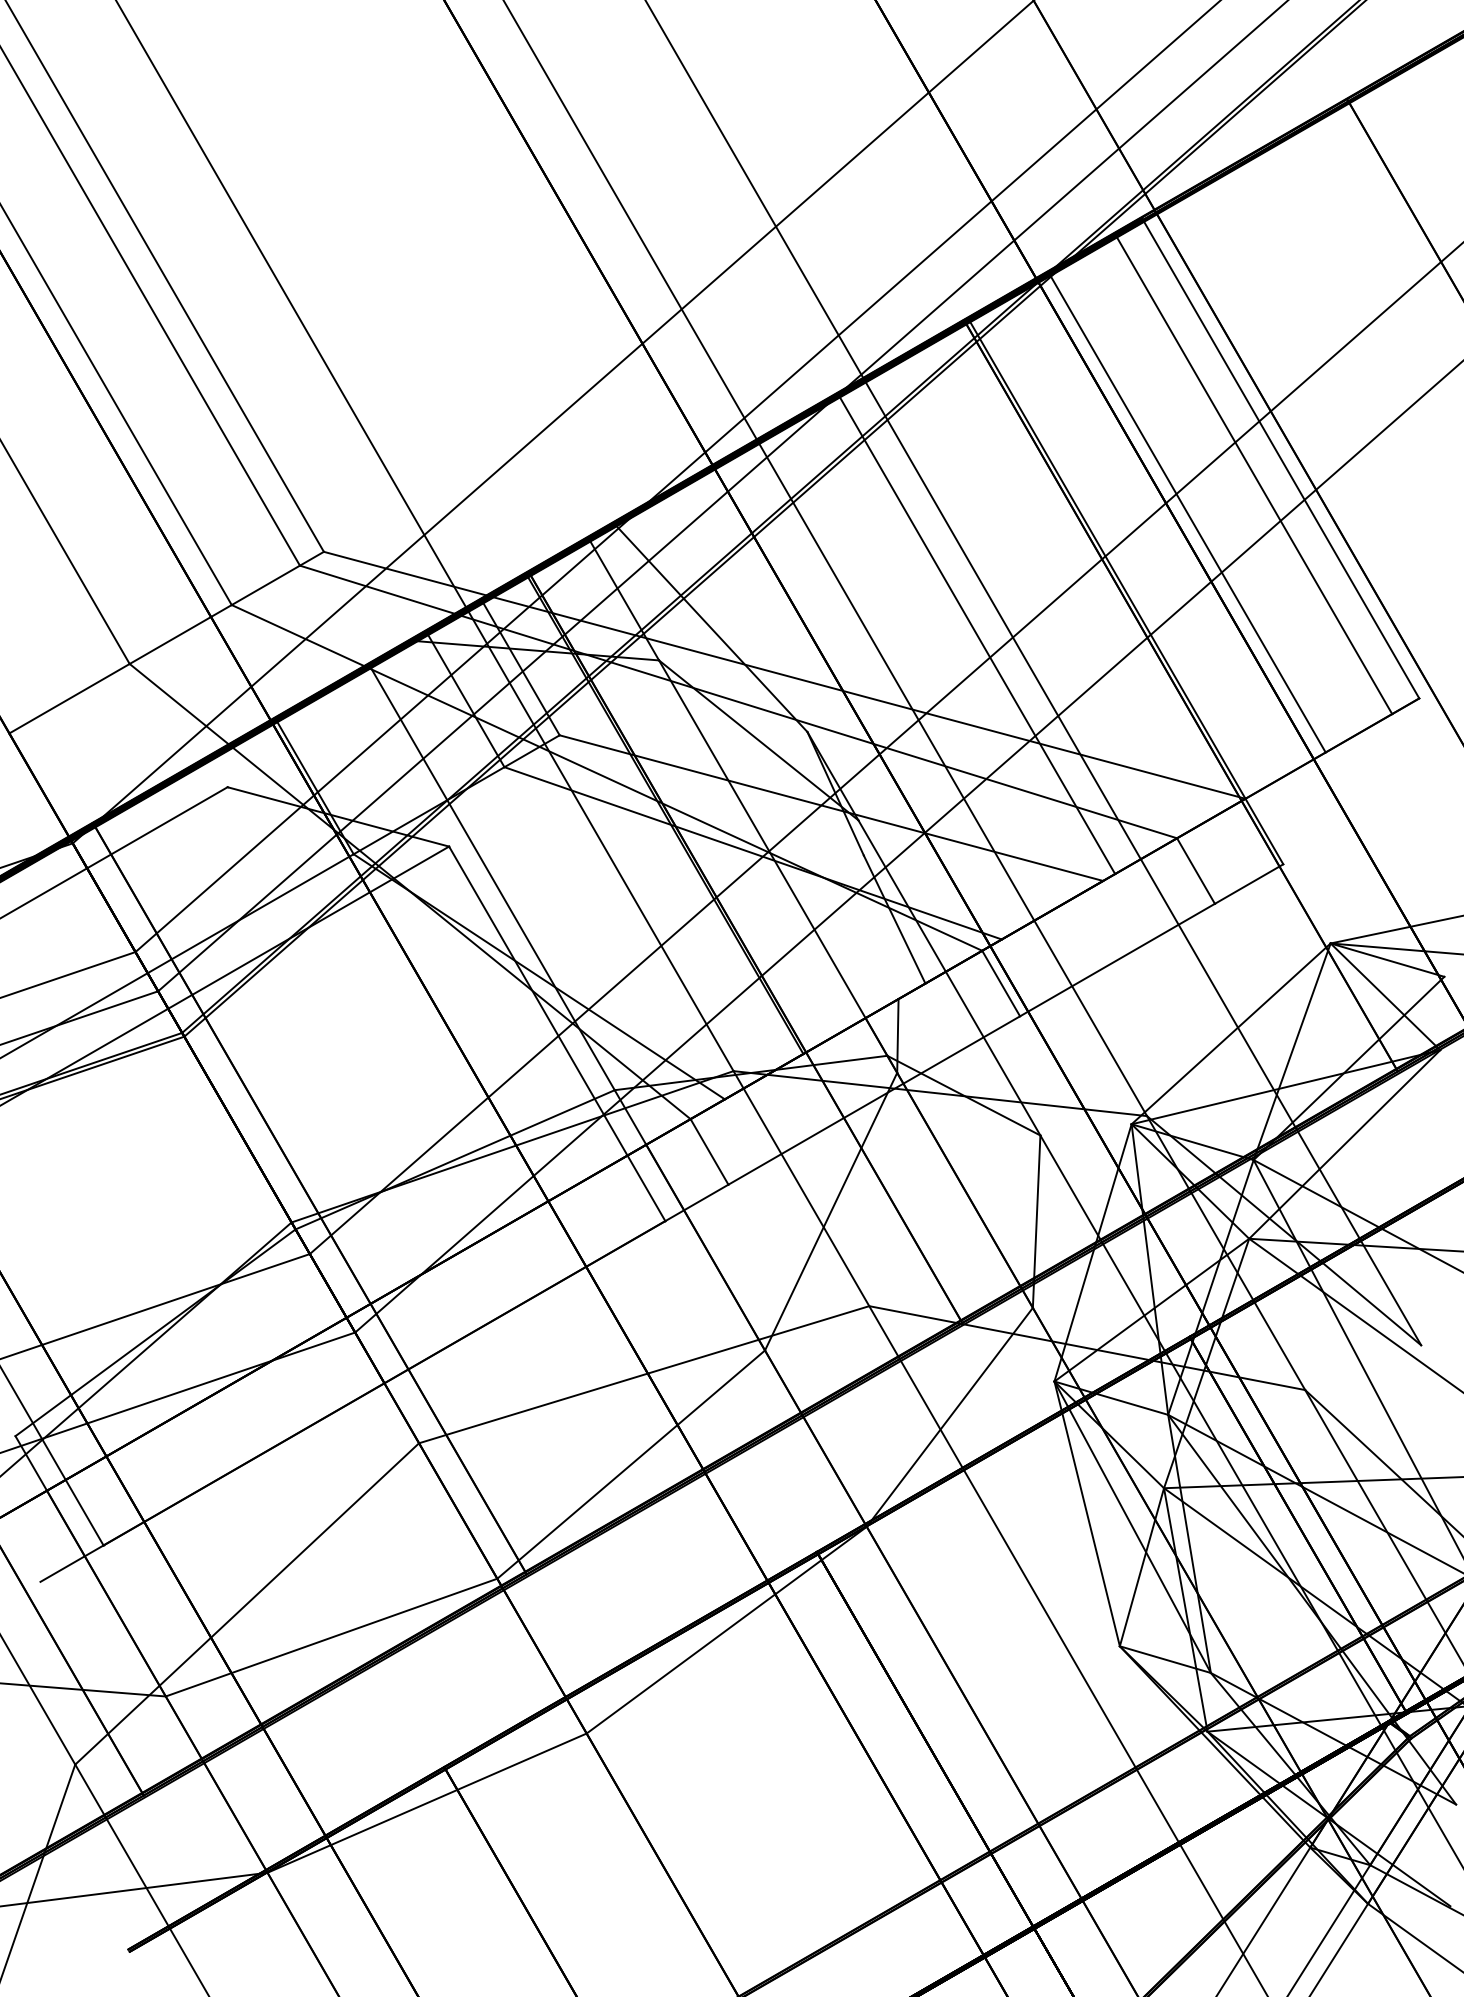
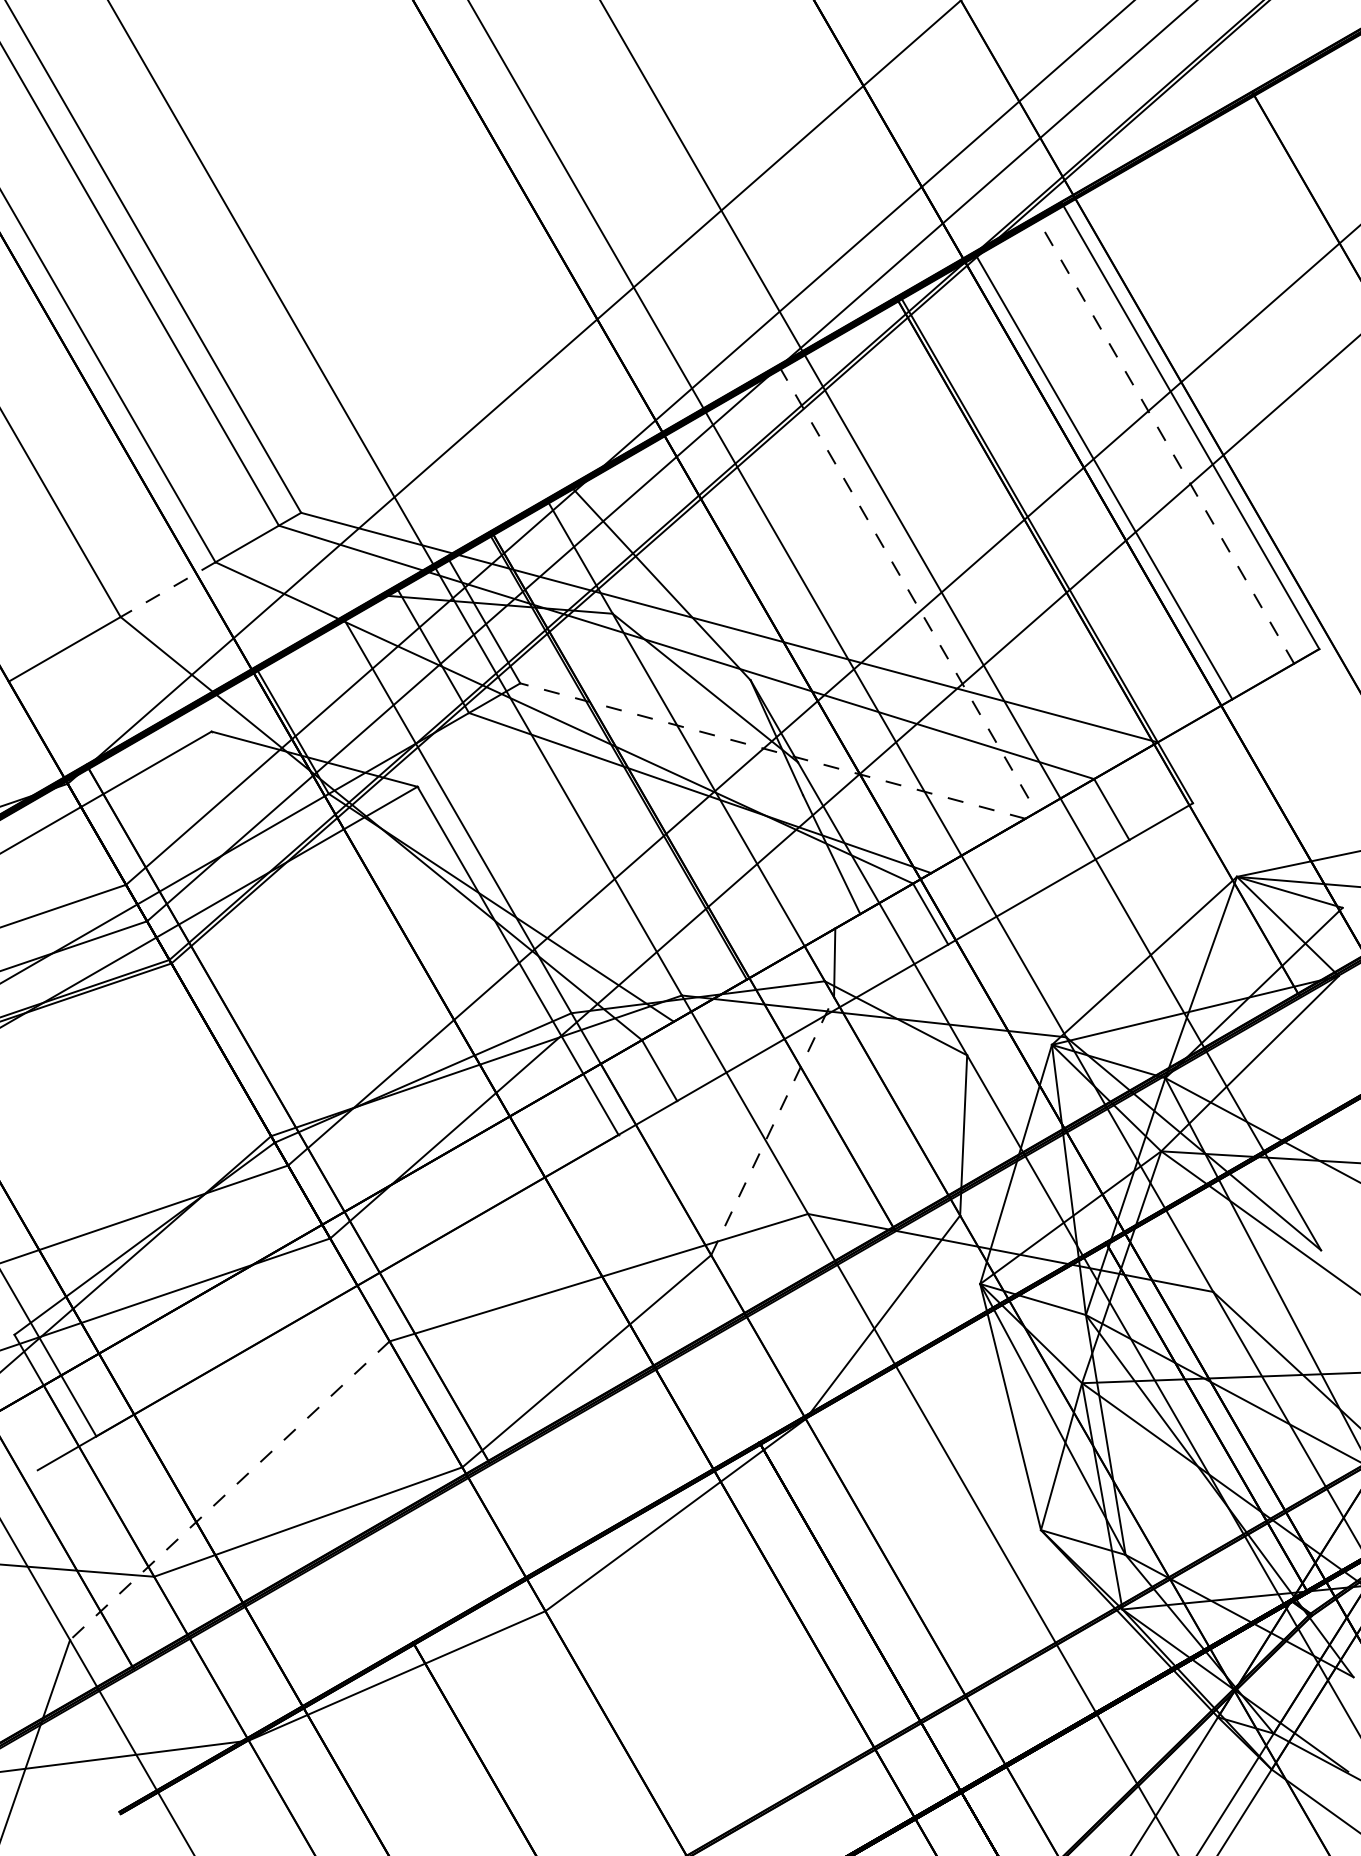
line: (1253, 474) -> (1165, 440), solid -> dashed
line: (180, 634) -> (167, 589), solid -> dashed
line: (976, 634) -> (907, 589), solid -> dashed
line: (830, 808) -> (772, 751), solid -> dashed
line: (831, 1211) -> (772, 1125), solid -> dashed
line: (246, 1604) -> (229, 1491), solid -> dashed

